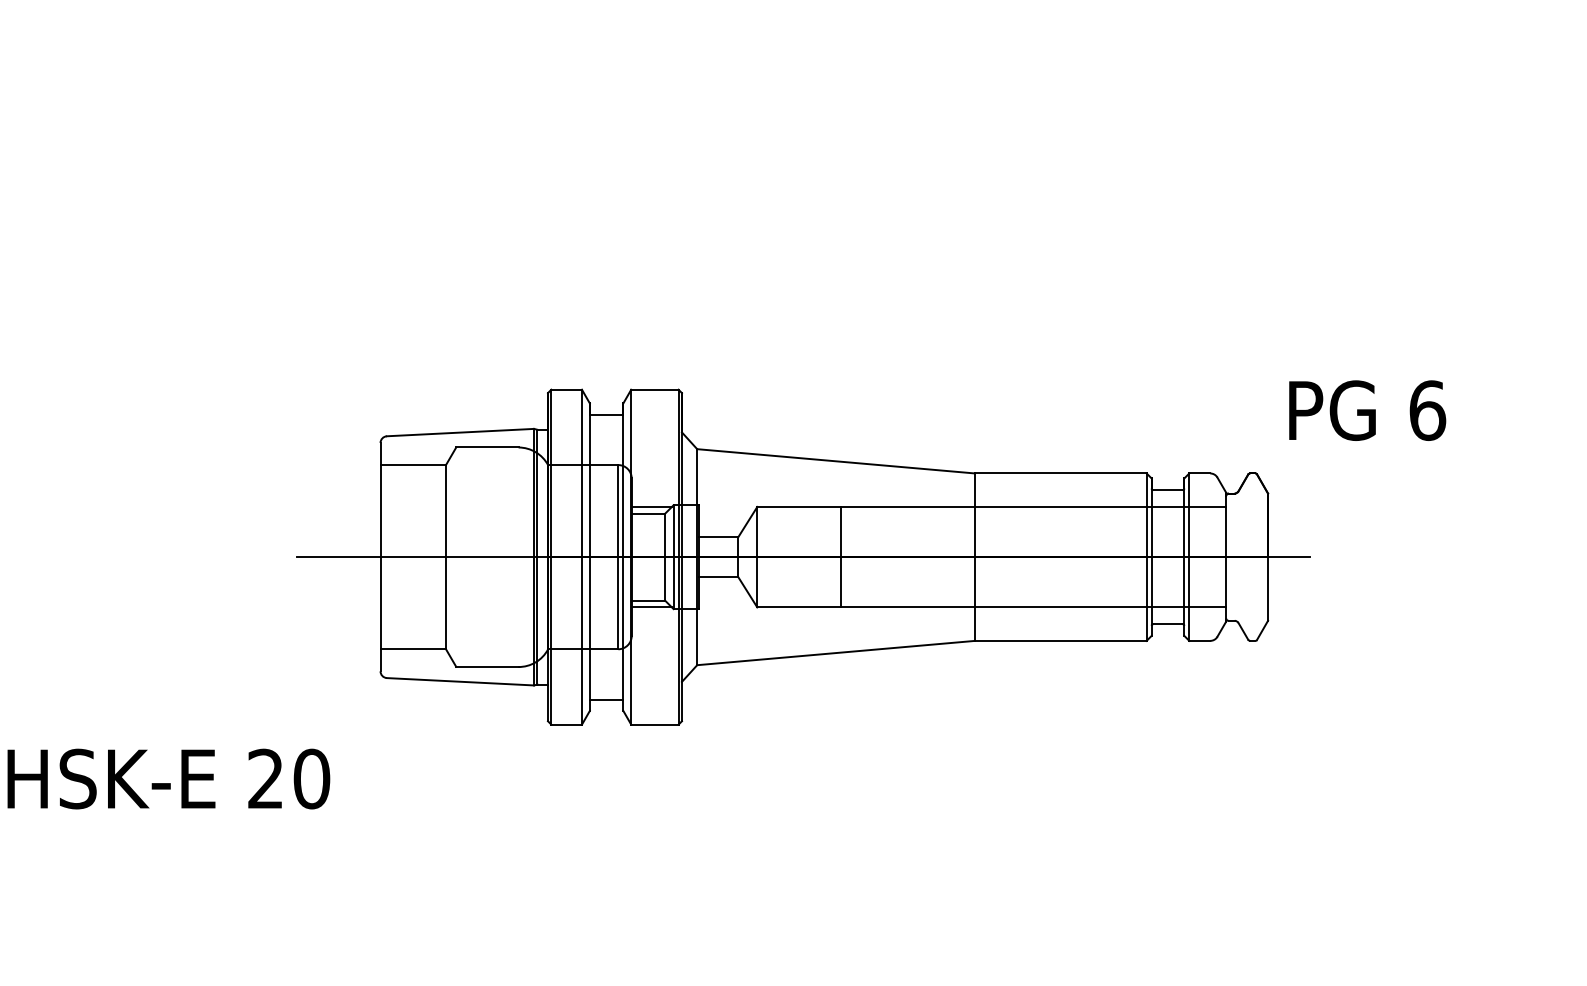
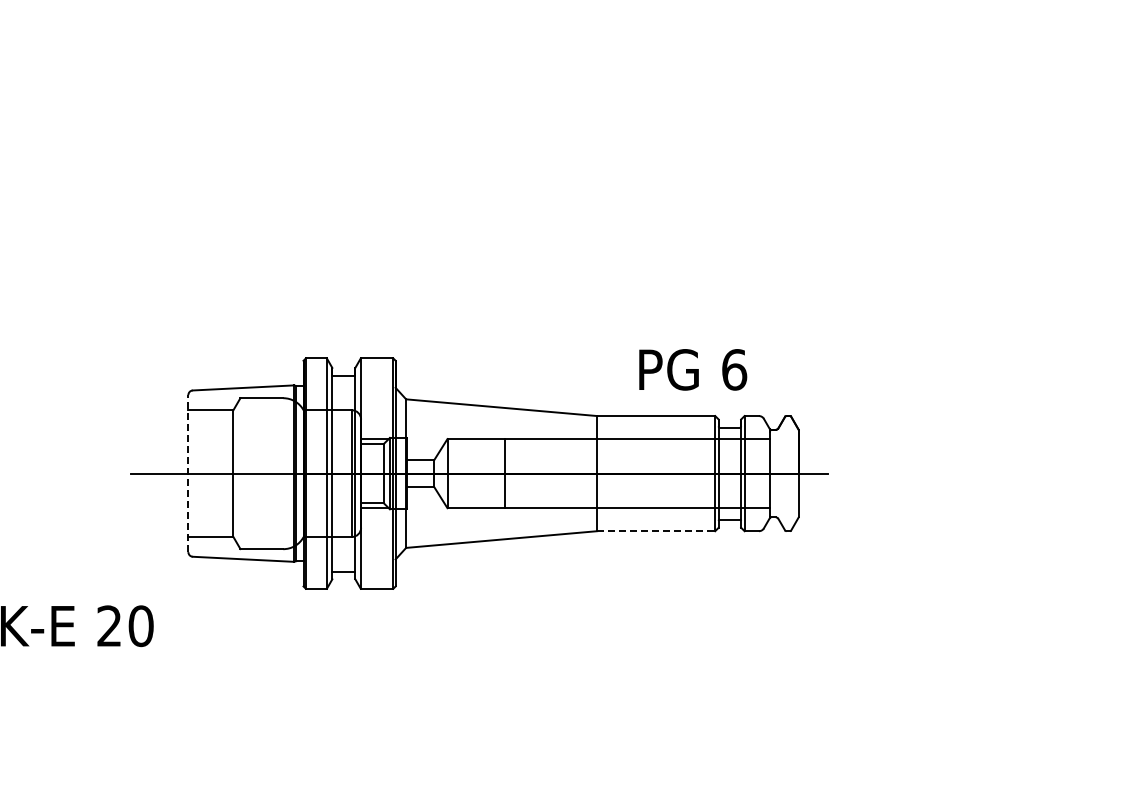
text: (1368, 410) -> (693, 369), moved
line: (380, 556) -> (188, 473), solid -> dashed
line: (1061, 641) -> (656, 531), solid -> dashed

